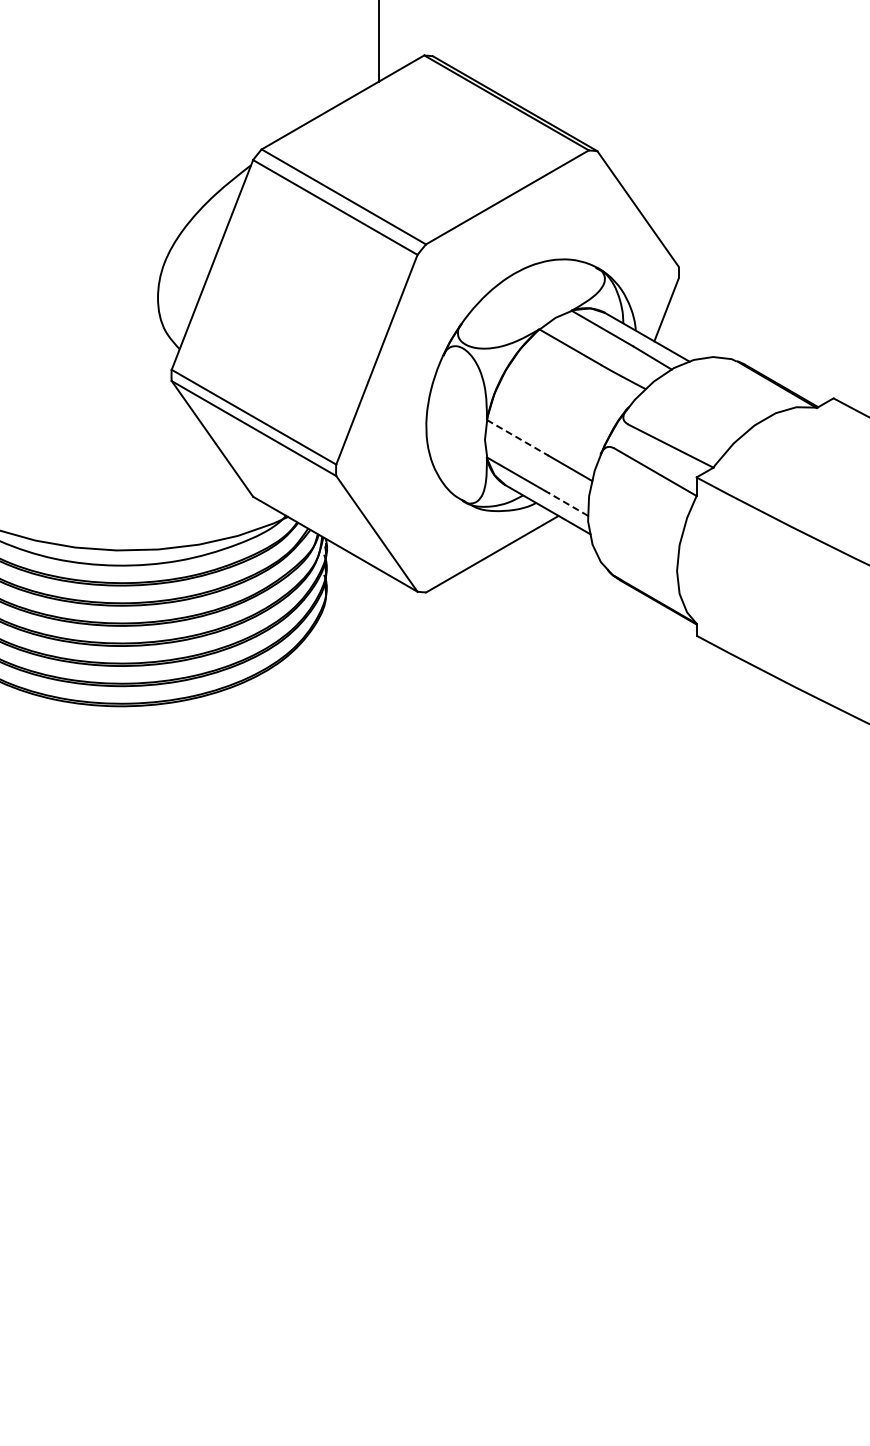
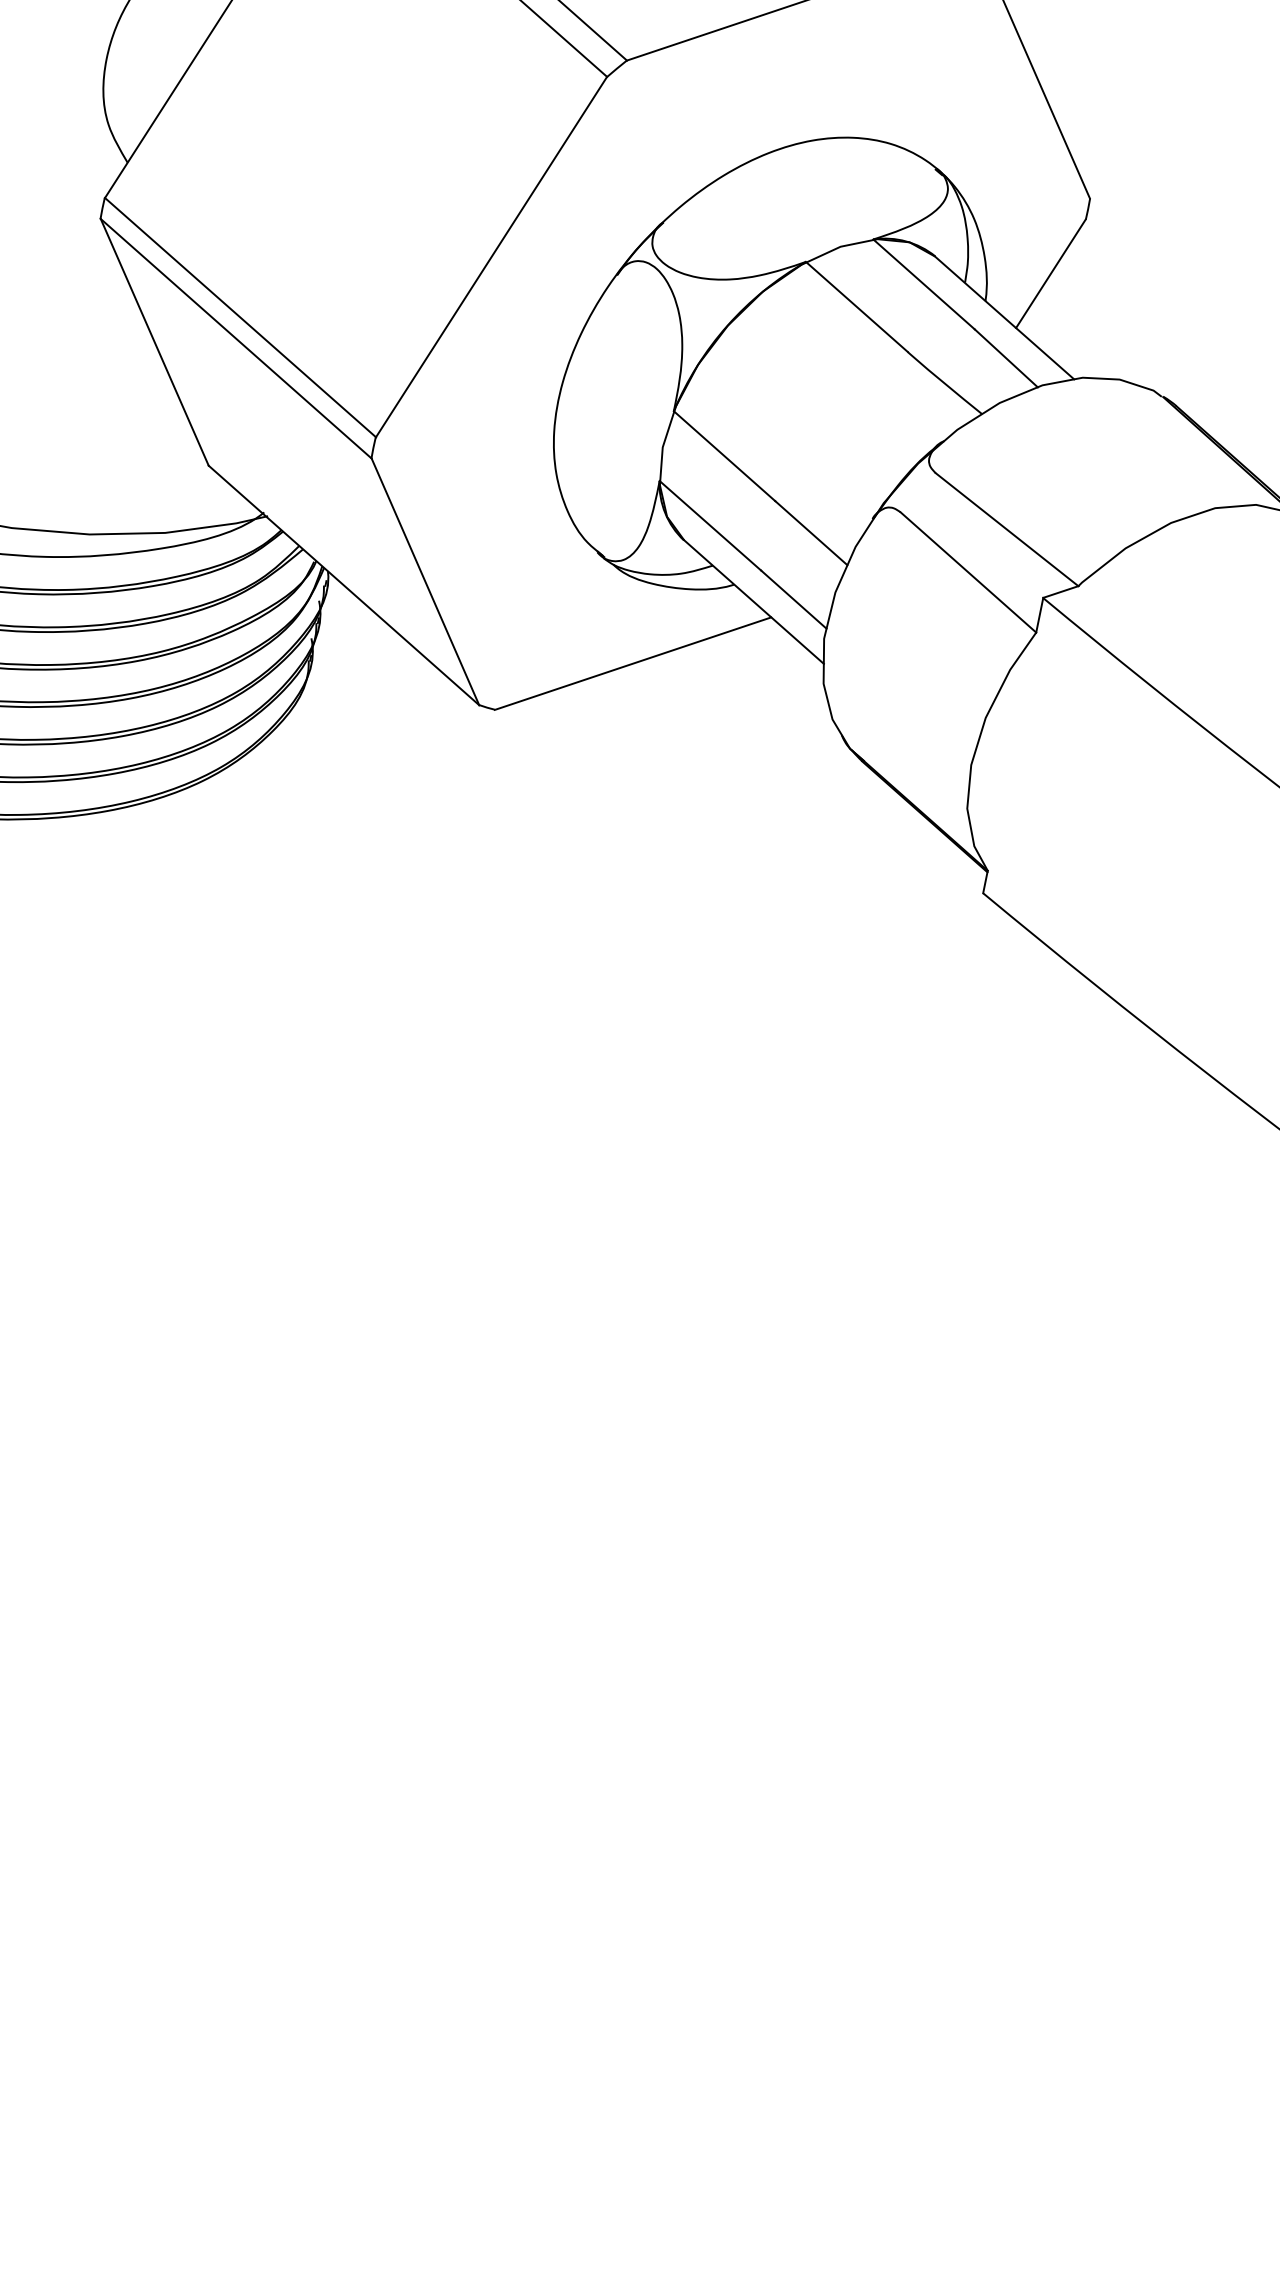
line: (517, 437) -> (724, 455), dashed -> solid
line: (568, 504) -> (793, 599), dashed -> solid

